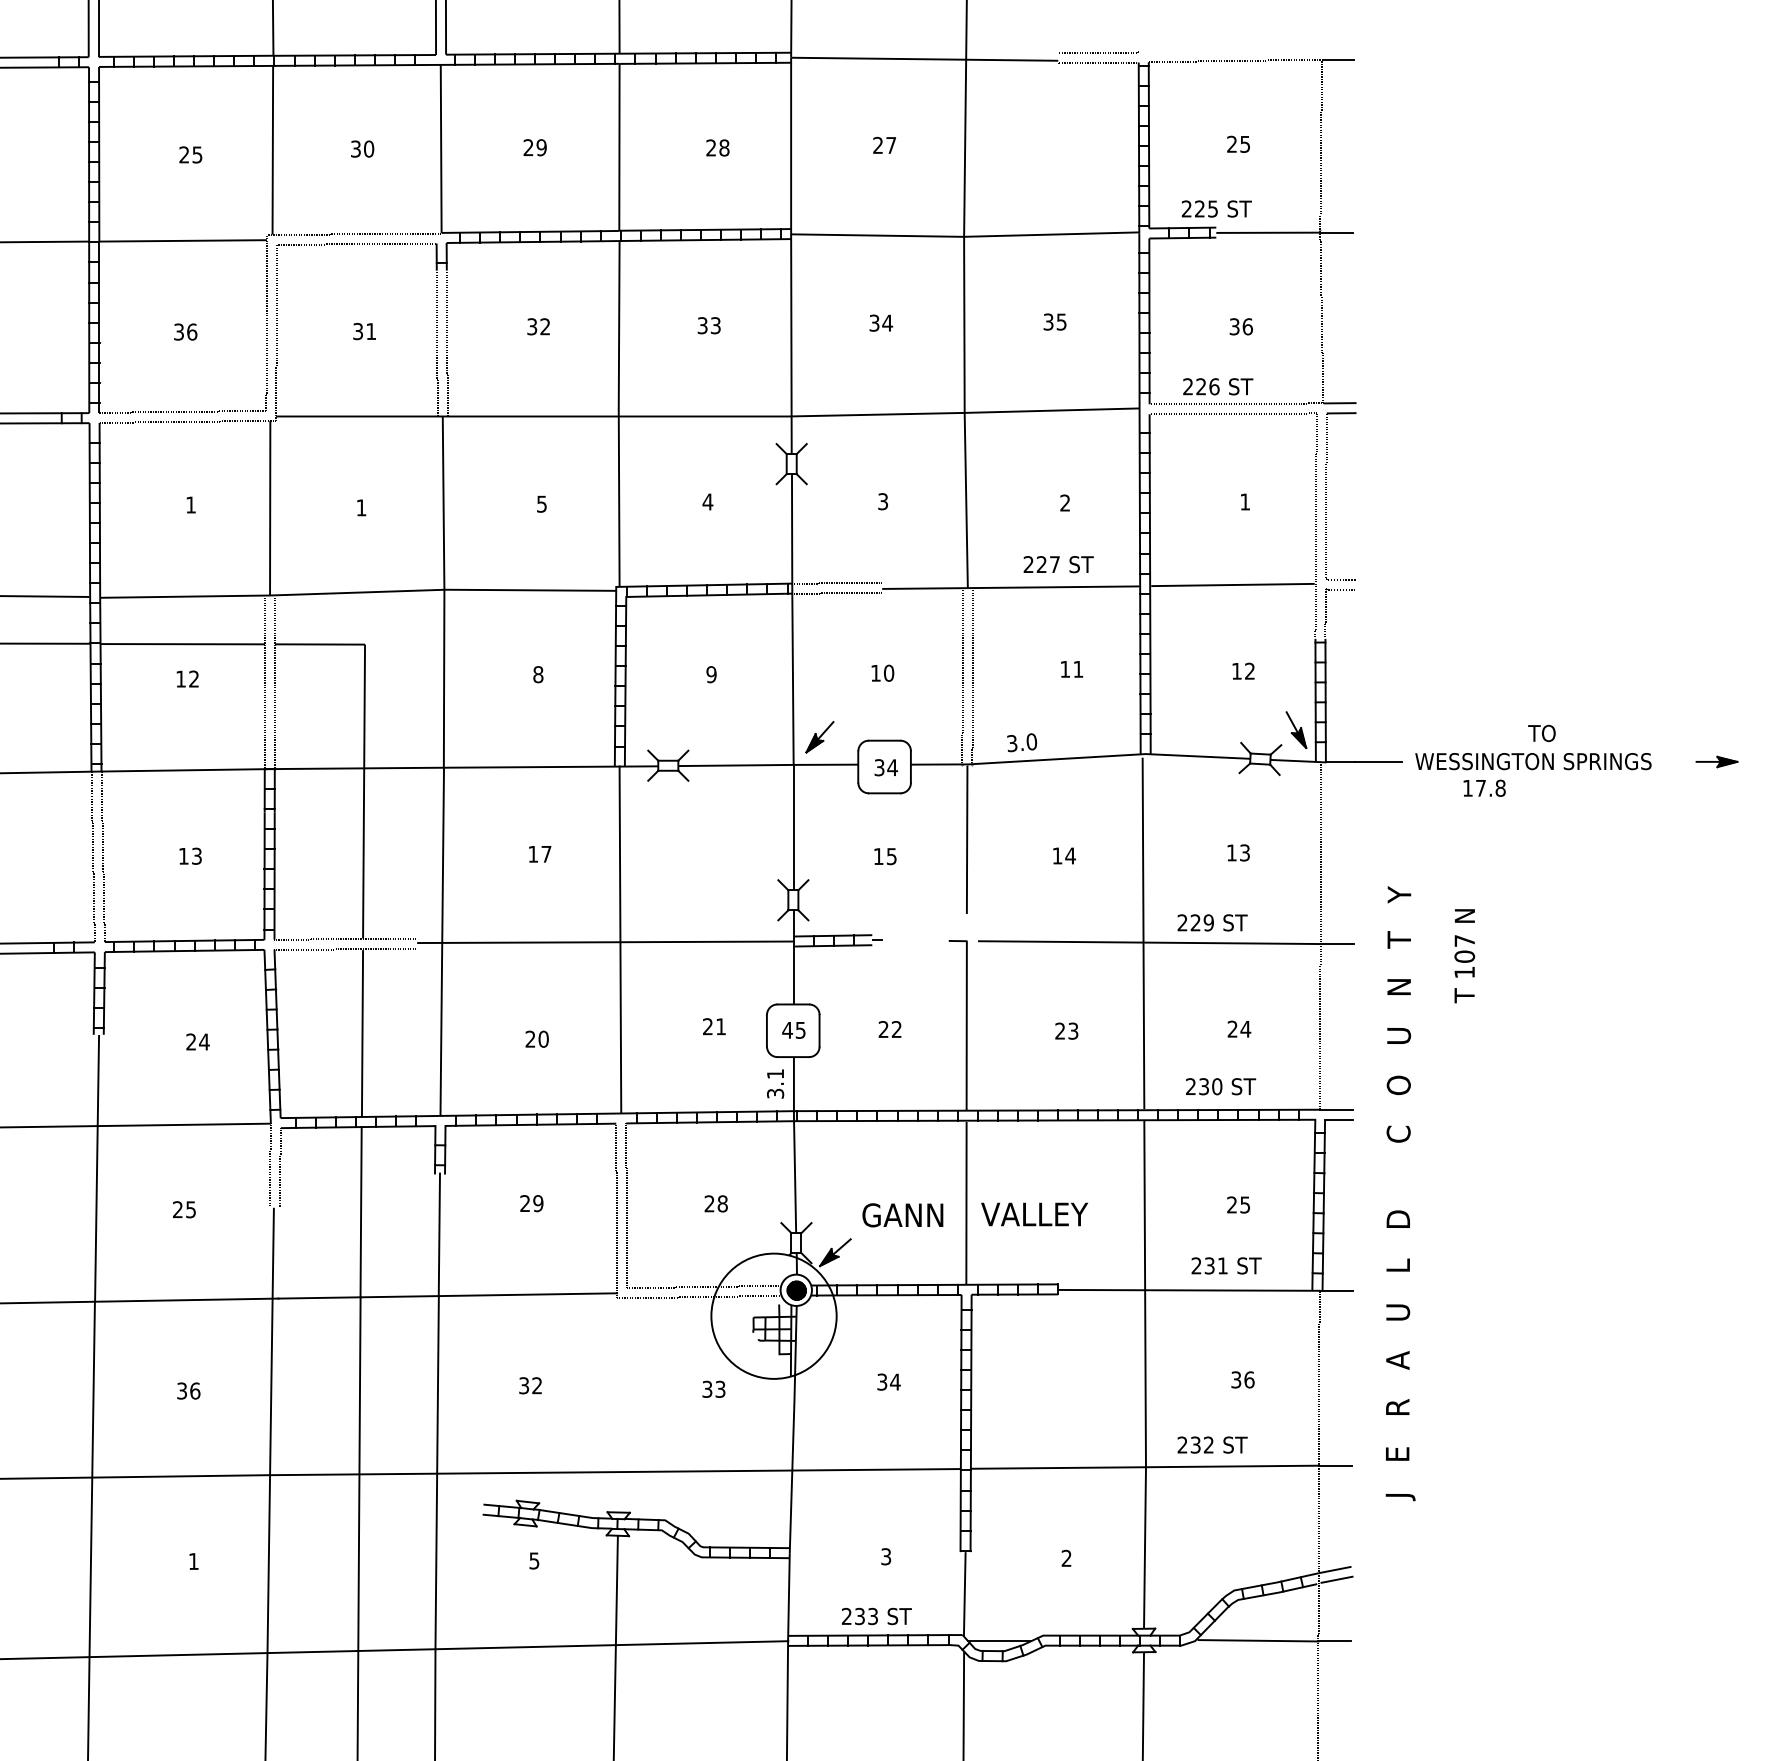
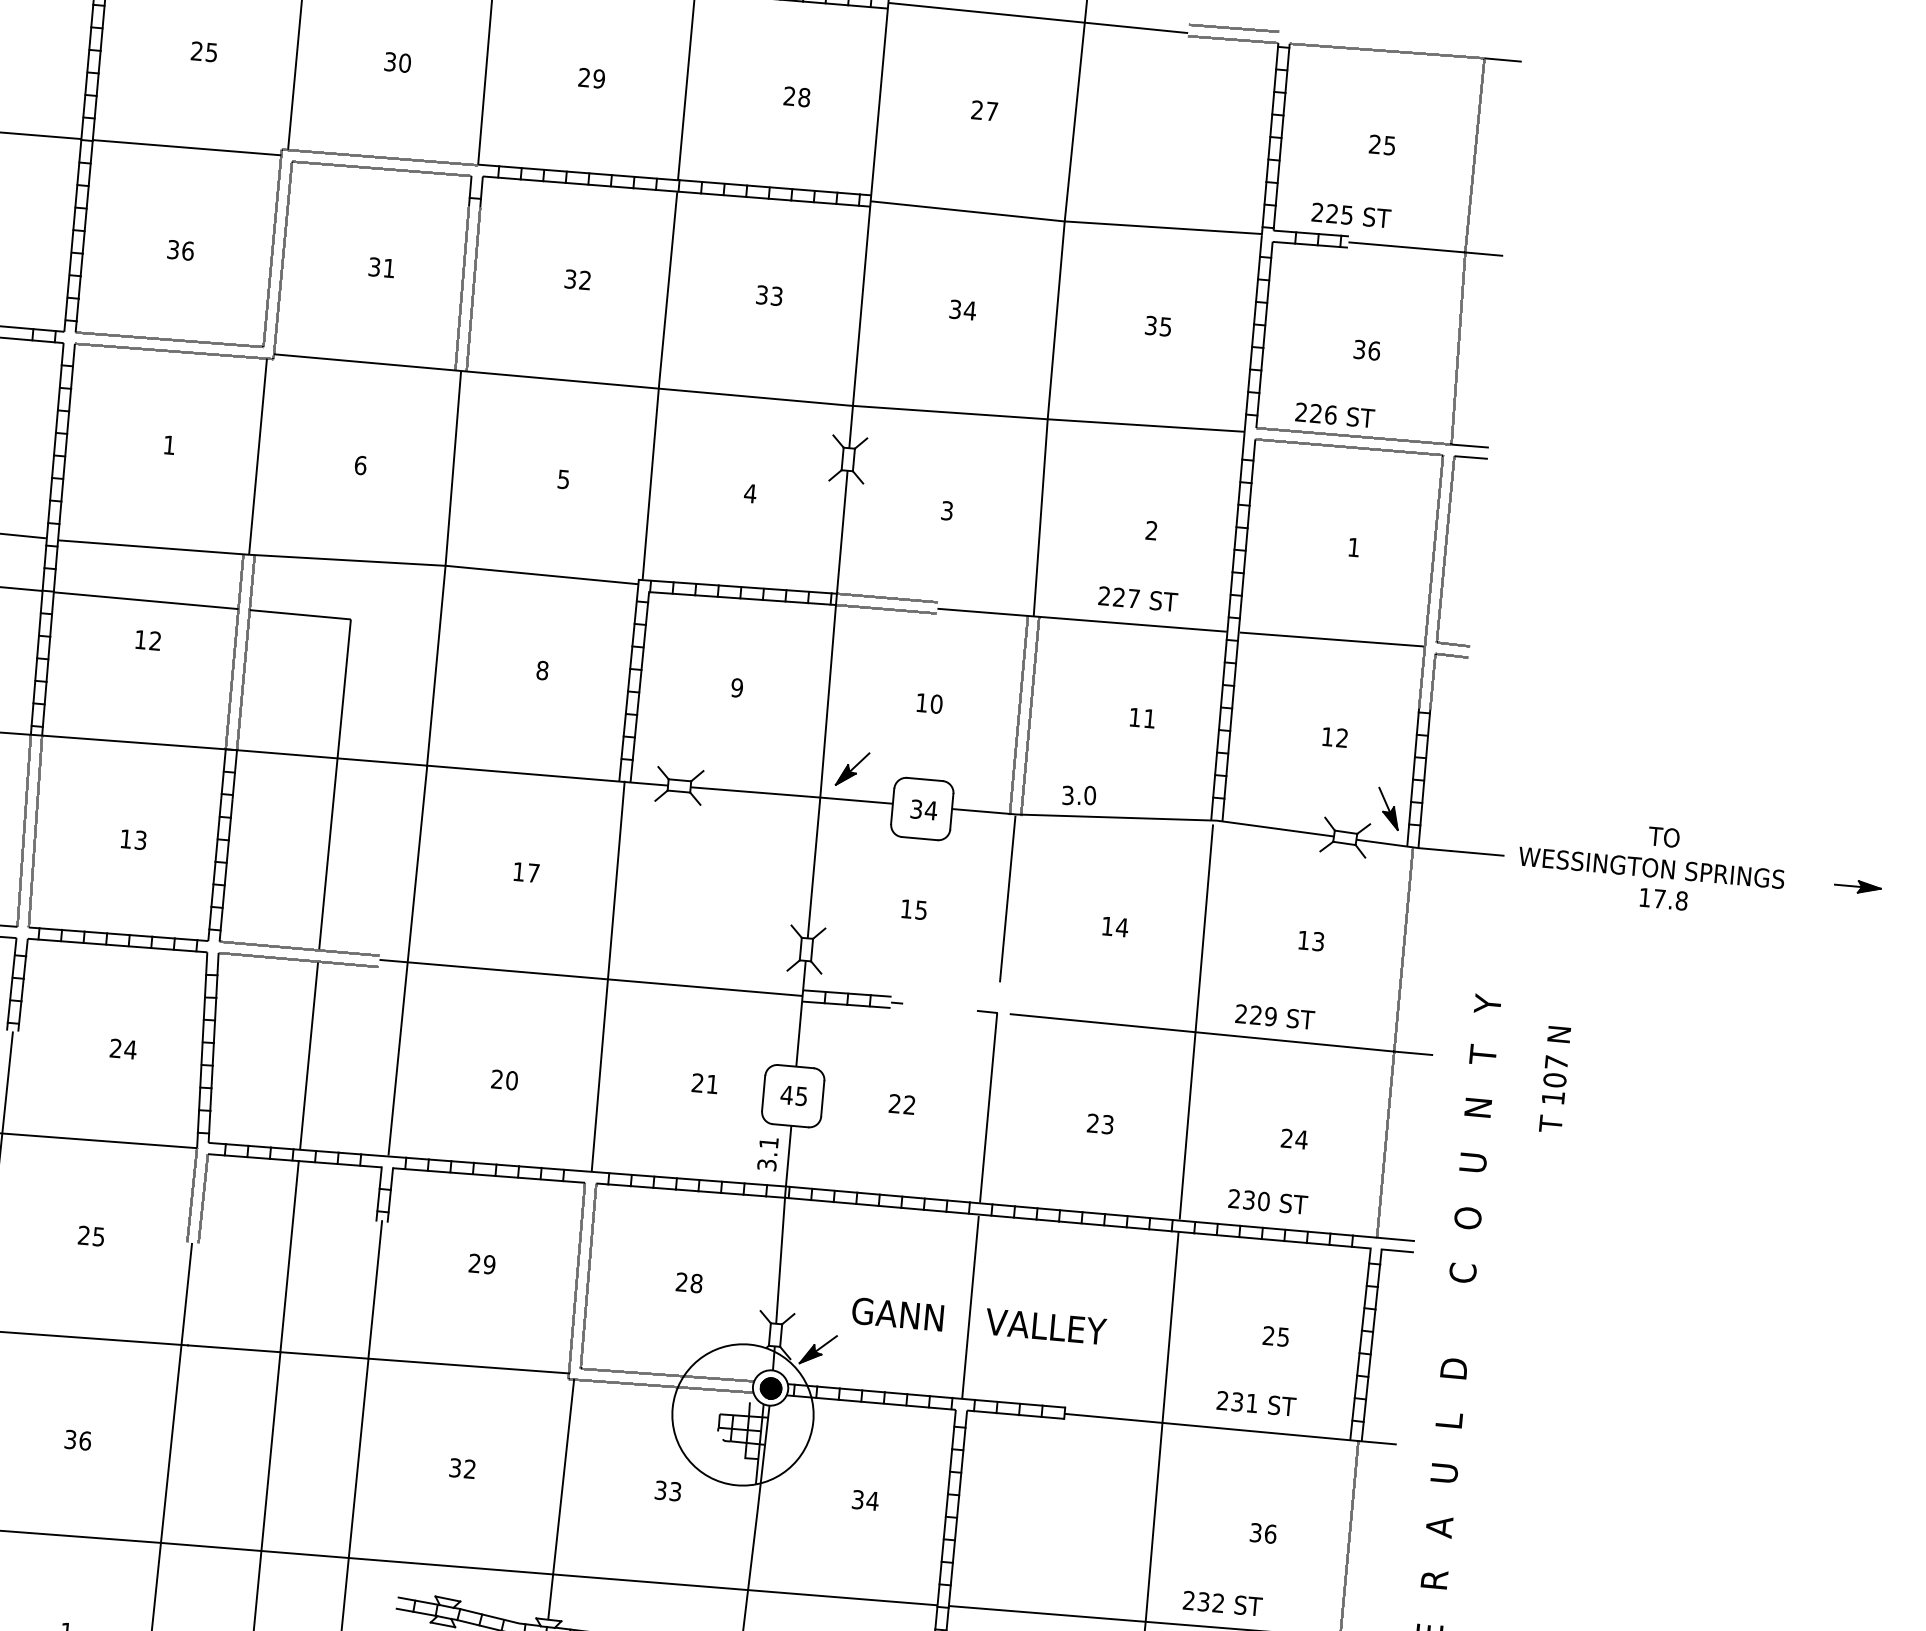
text: (361, 507) -> (360, 465), 1 -> 6
text: (1484, 787) -> (1663, 898), moved
line: (620, 1404) -> (561, 1498), added

